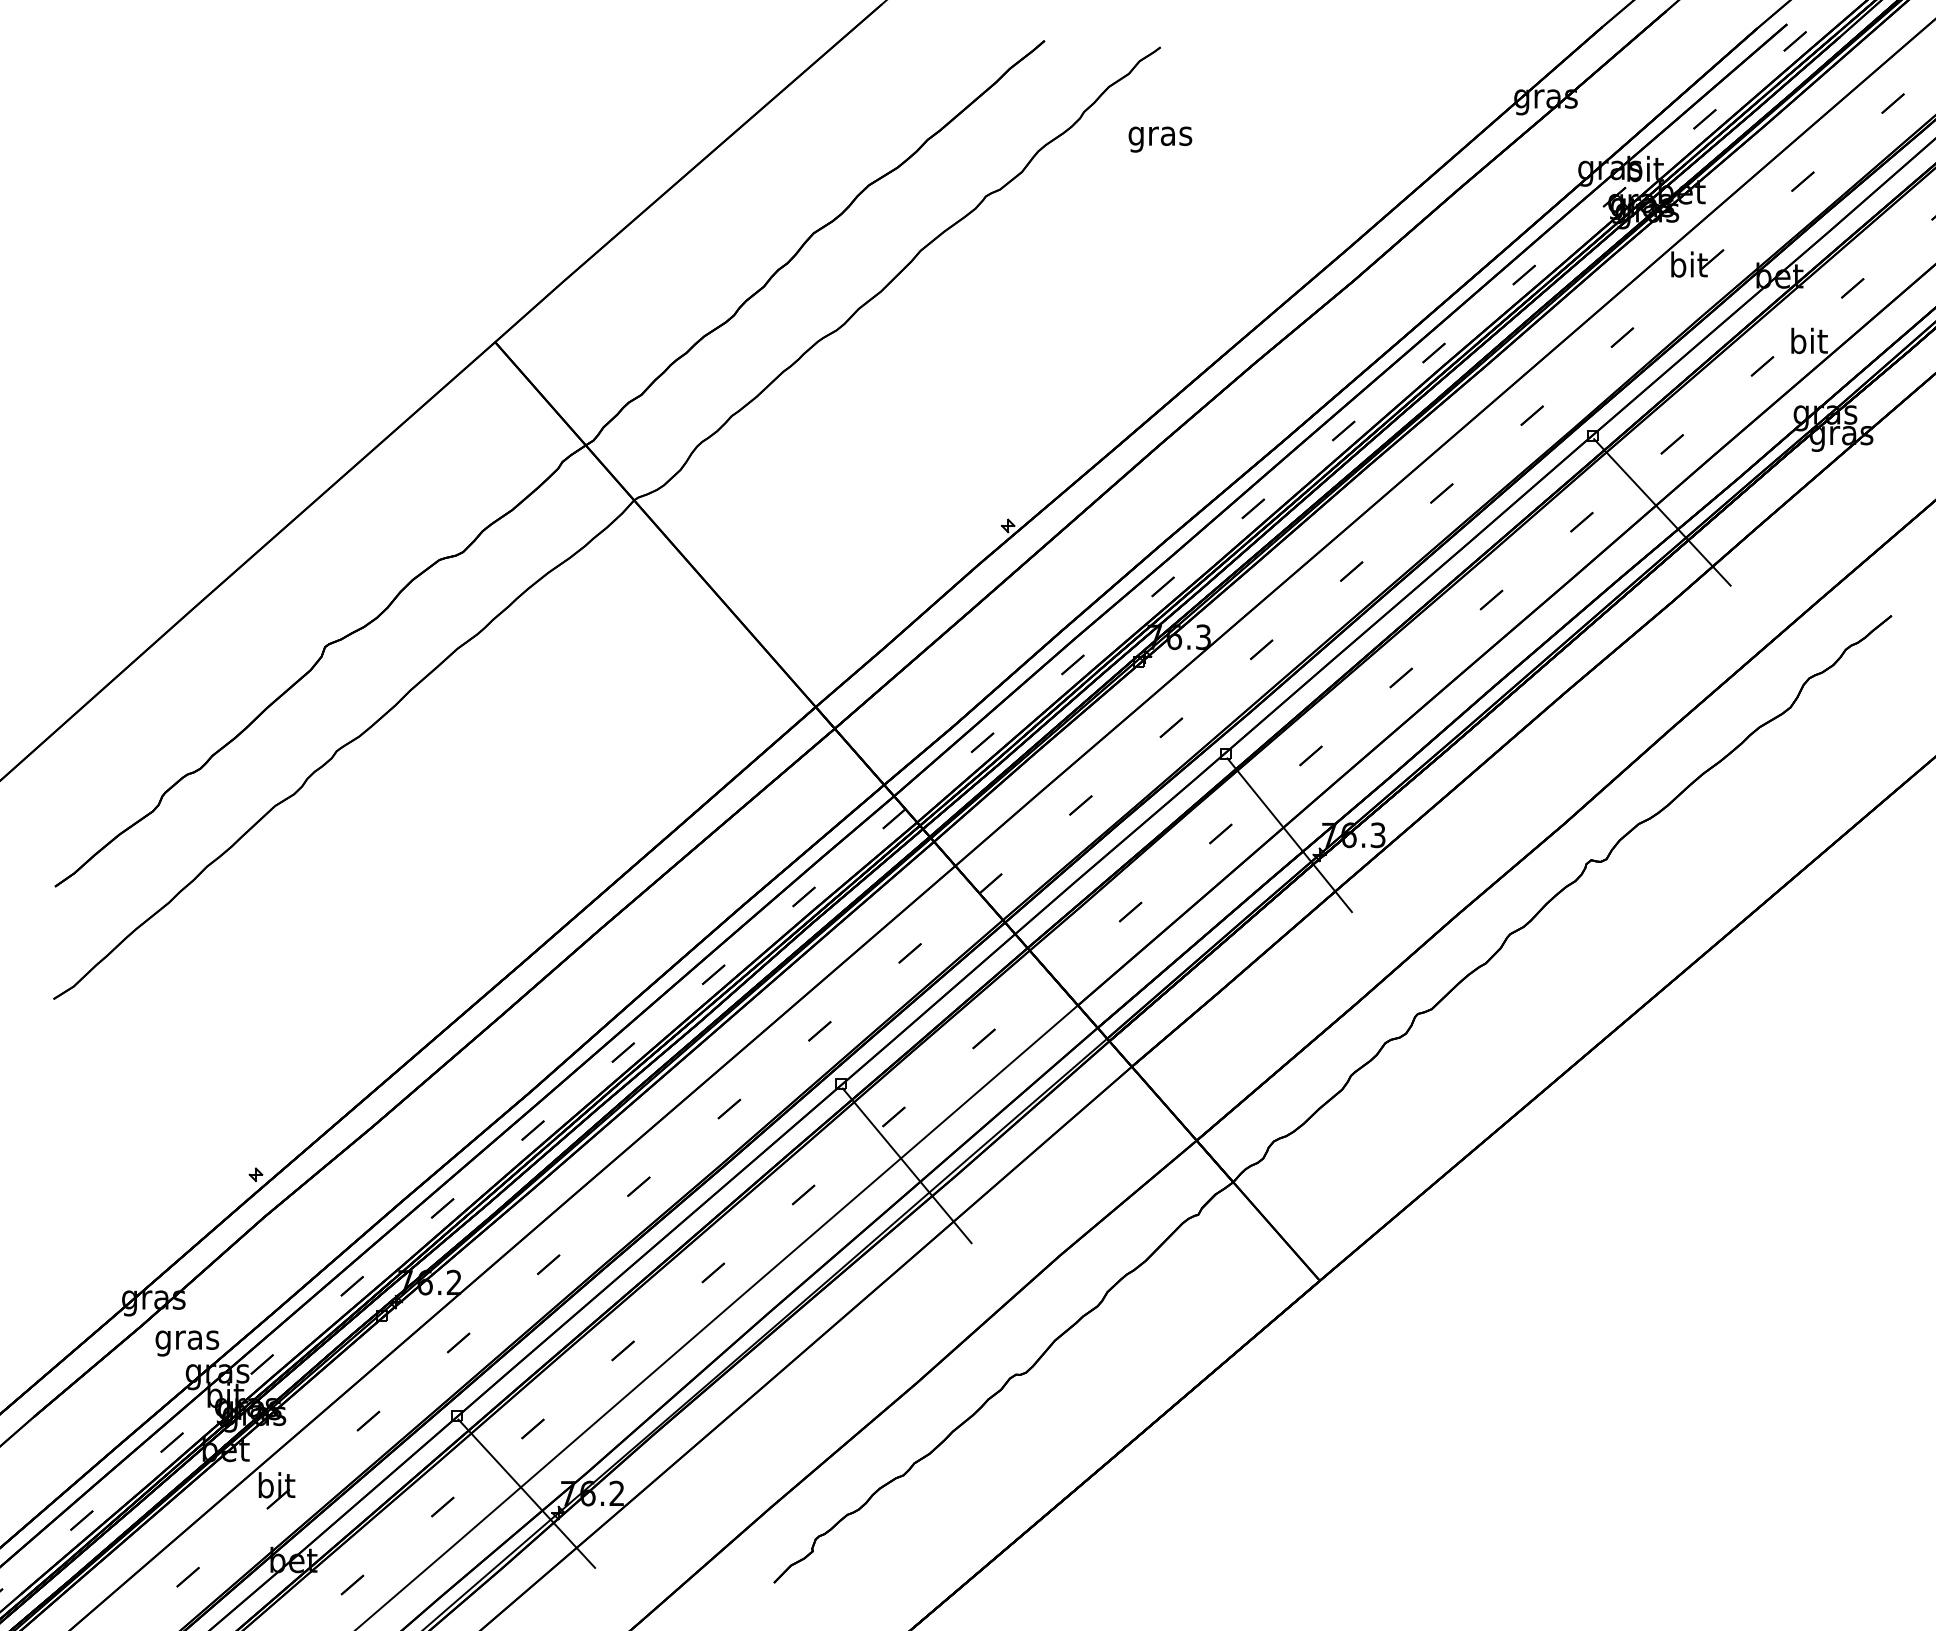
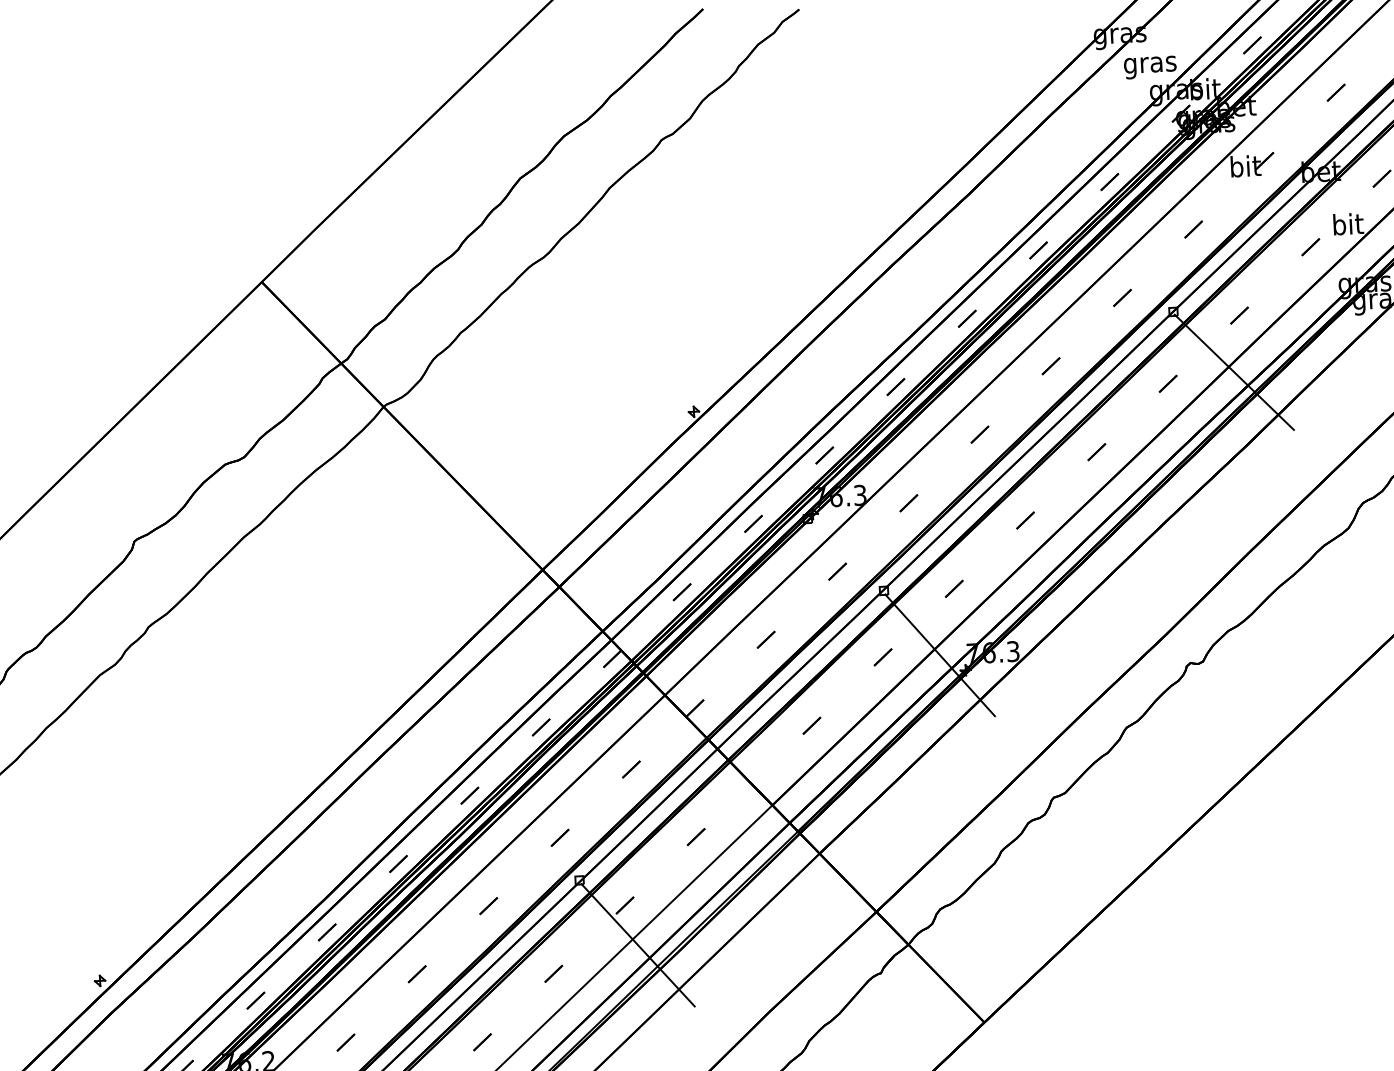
text: (1160, 139) -> (1150, 67), moved

